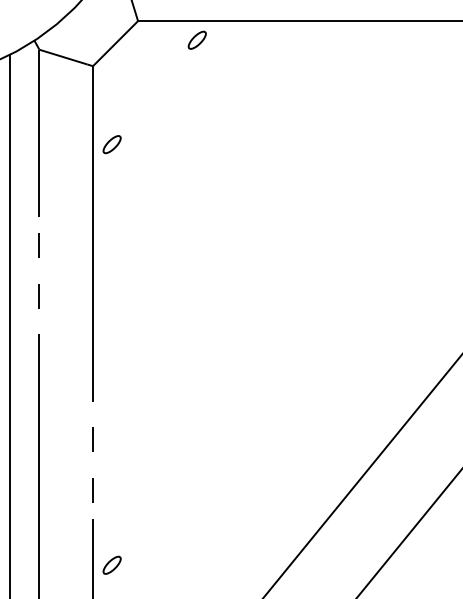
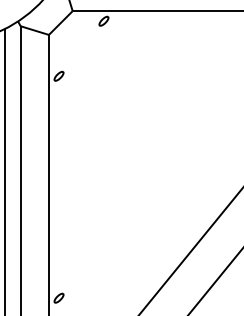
line: (39, 287) -> (20, 151), dashed -> solid
line: (92, 448) -> (48, 236), dashed -> solid

